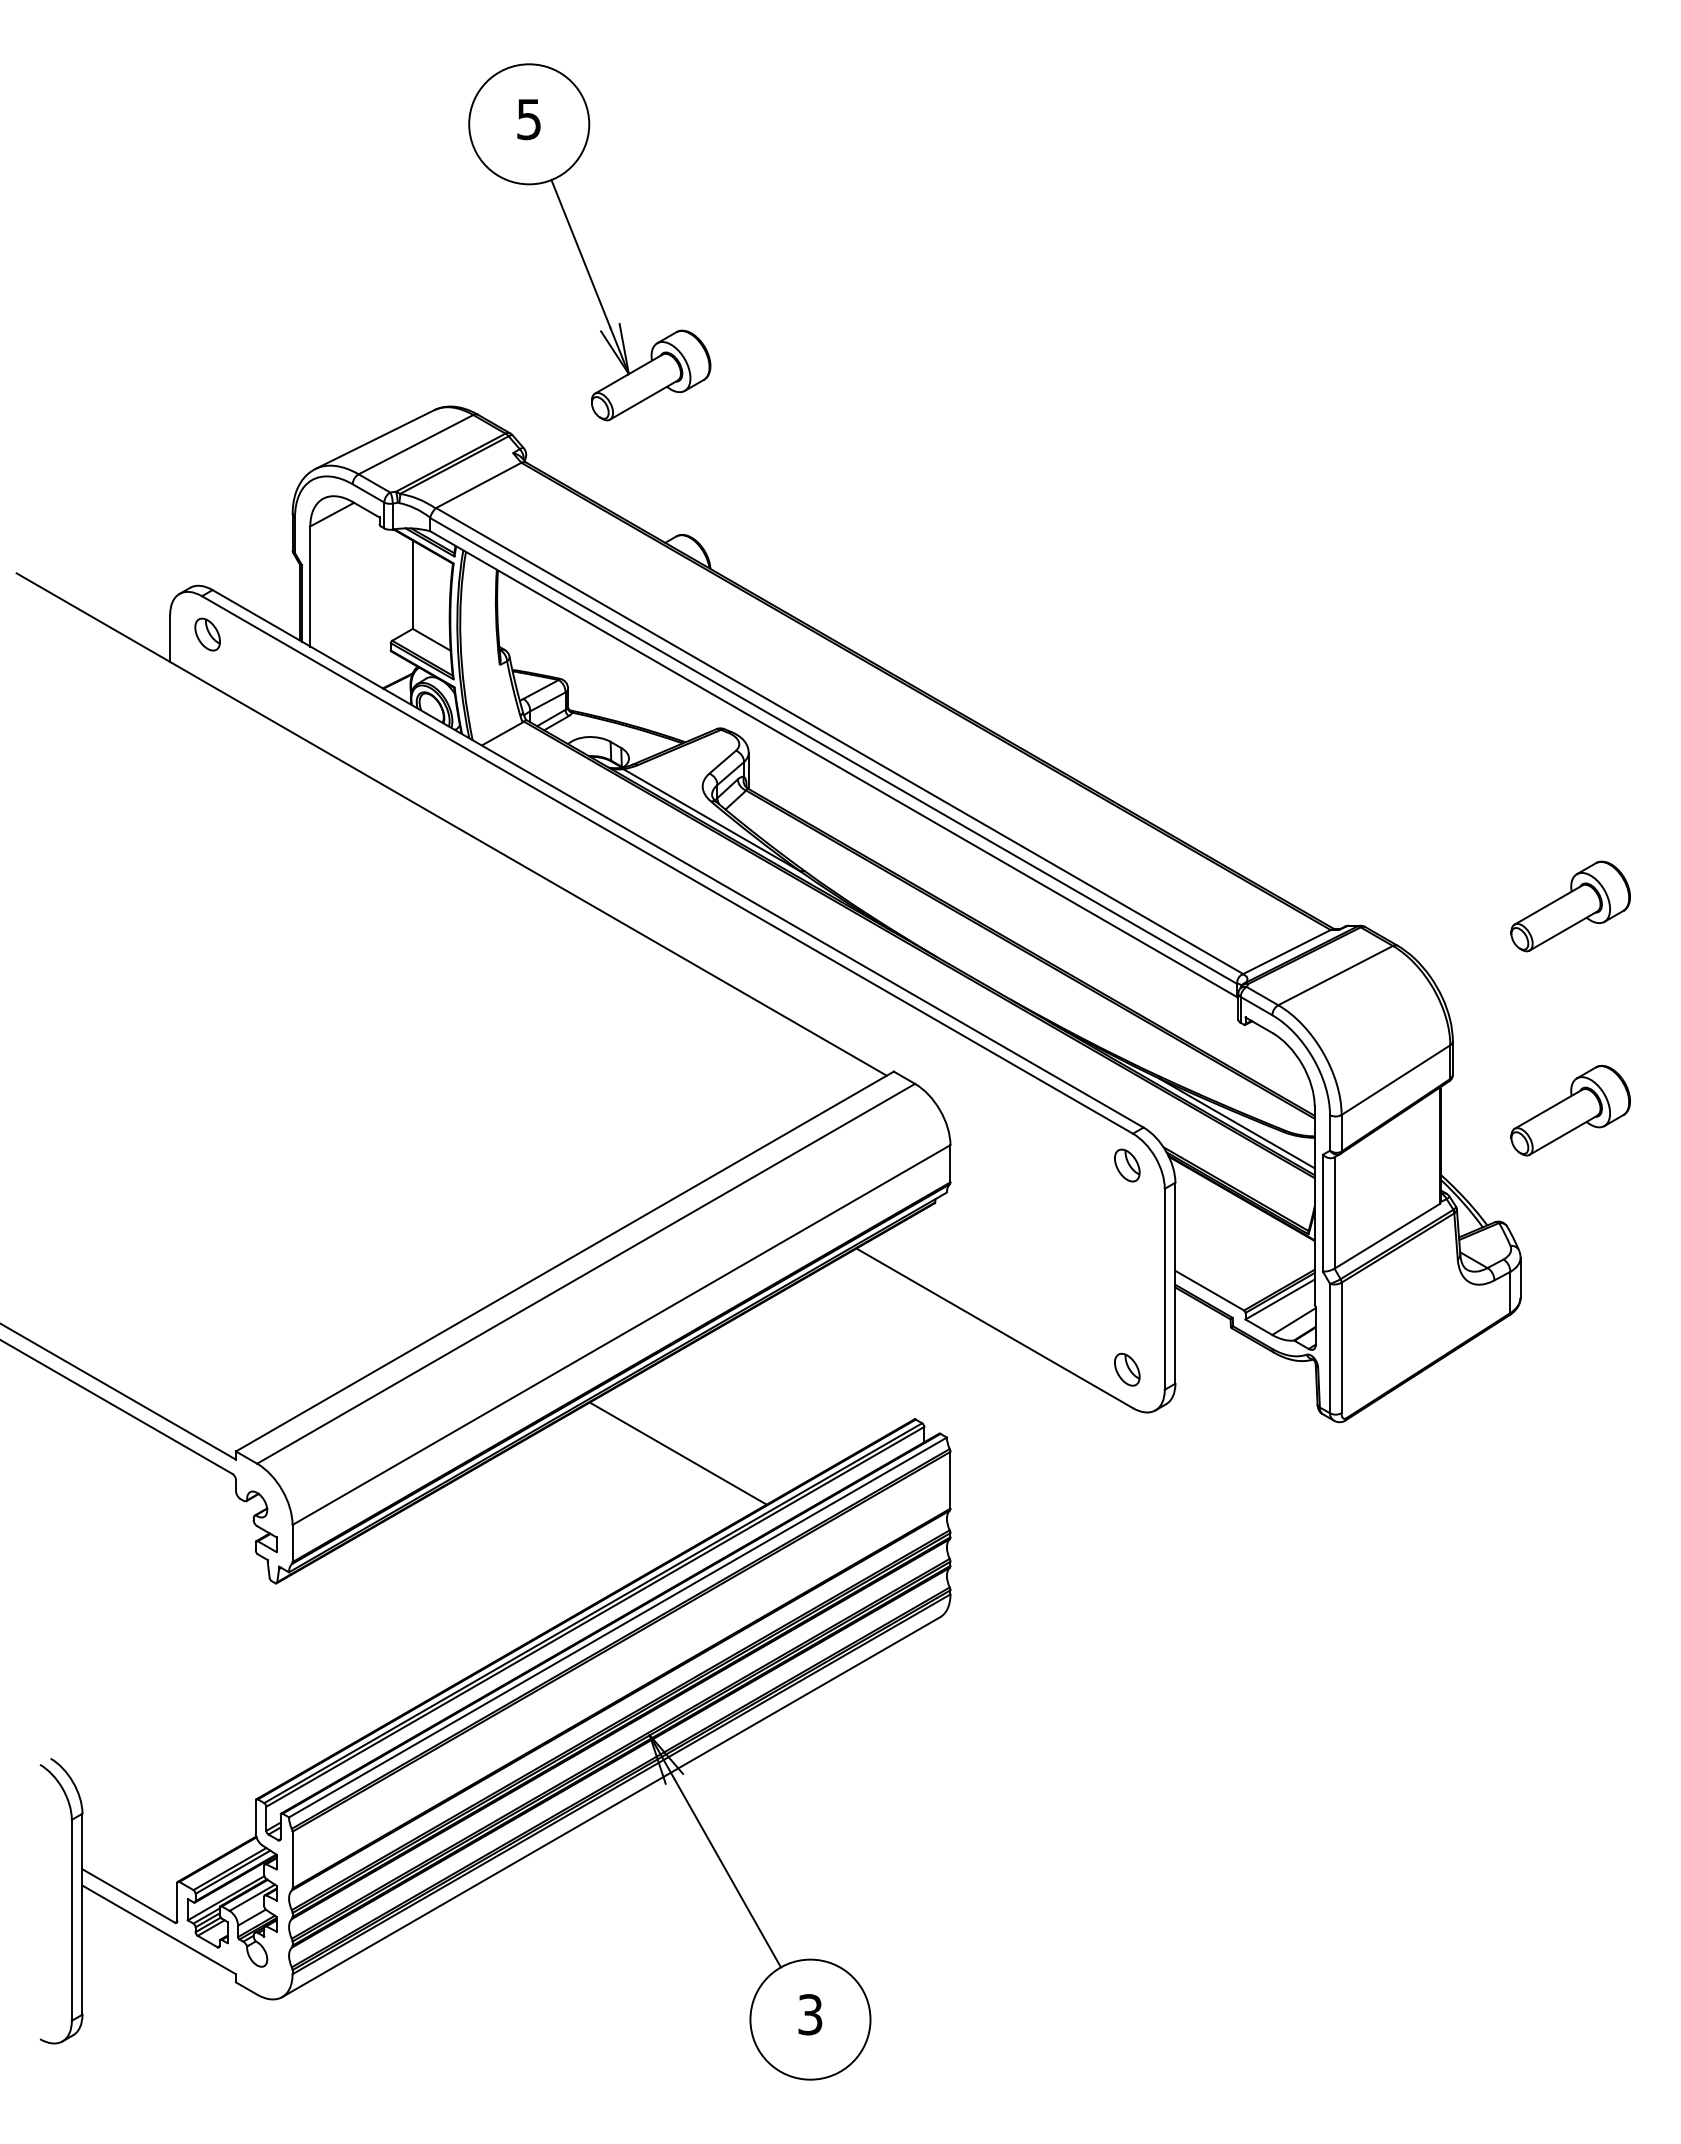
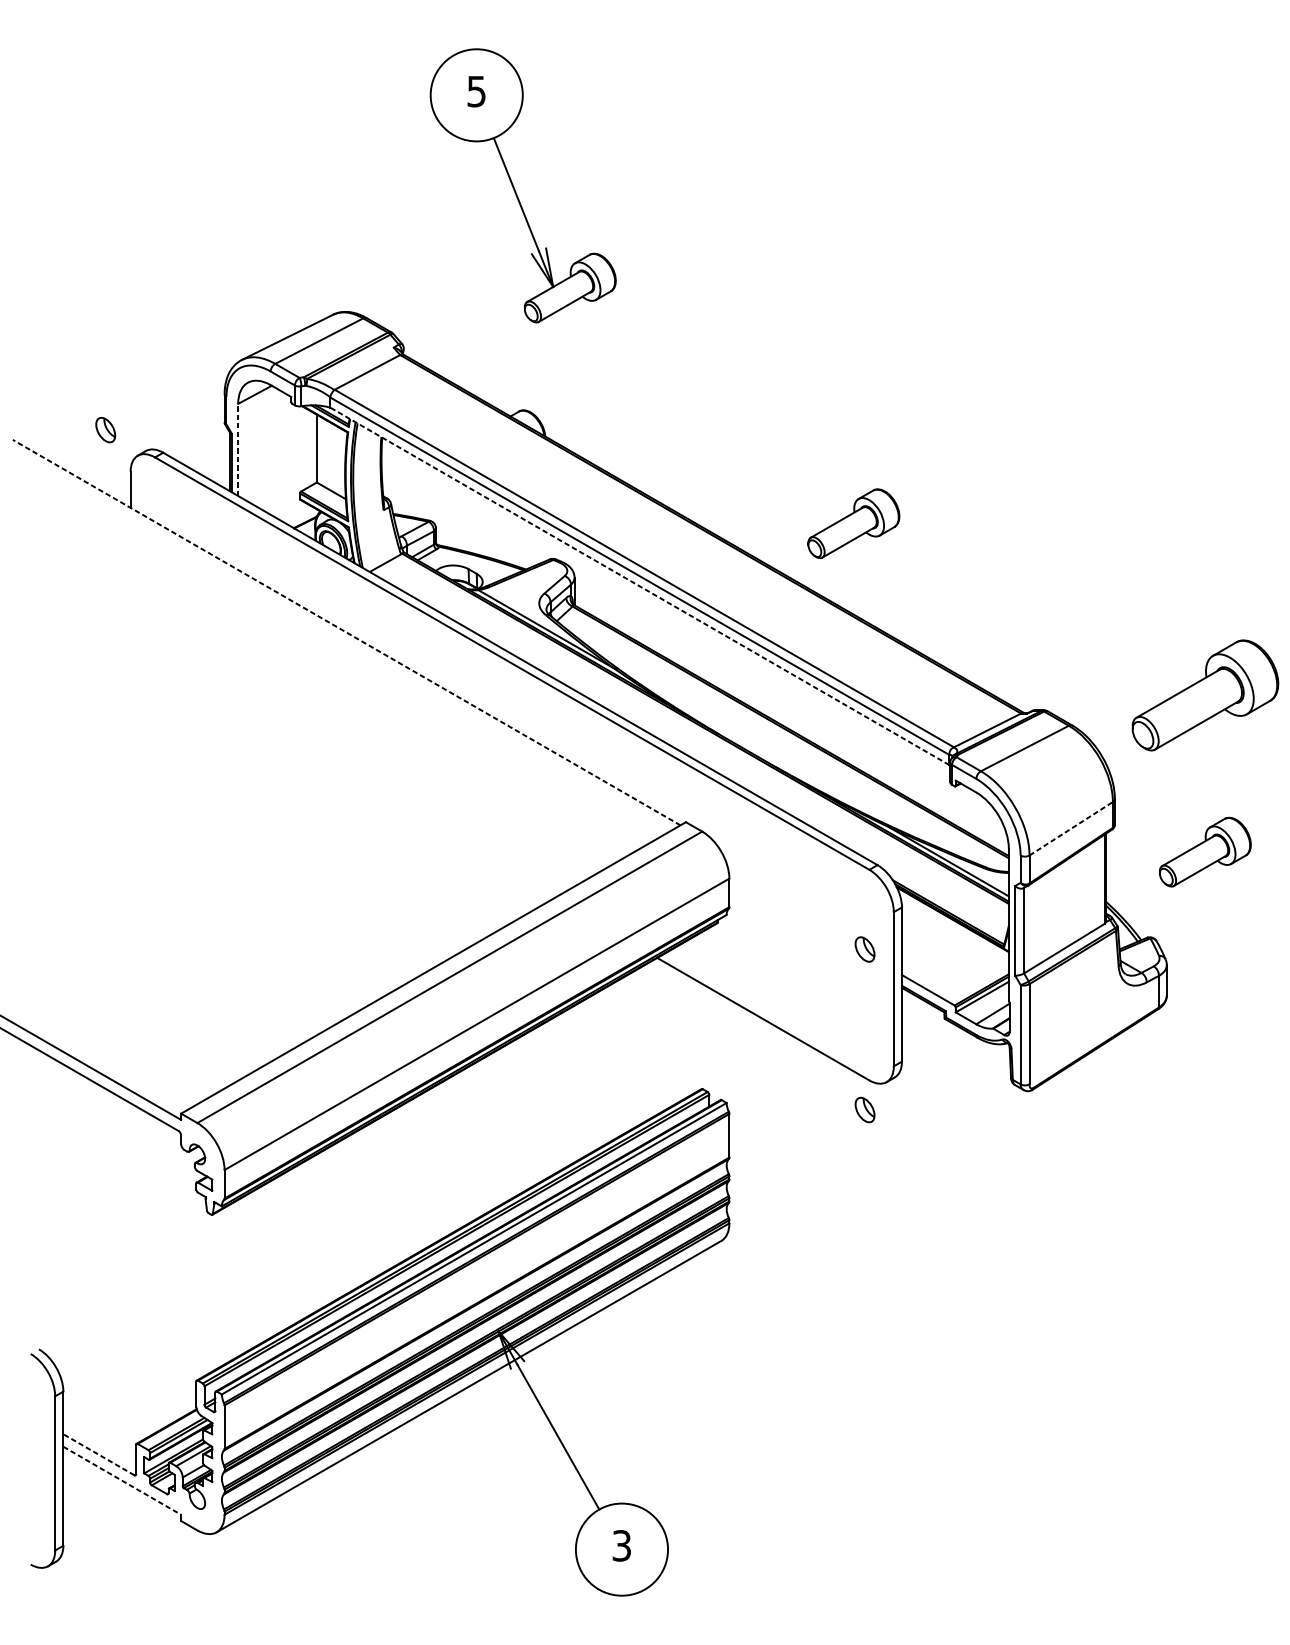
part: (578, 244) -> (514, 187), moved
line: (310, 585) -> (238, 449), solid -> dashed
part: (207, 634) -> (105, 430), moved
part: (1112, 682) -> (853, 523), added
line: (833, 764) -> (639, 586), solid -> dashed
line: (451, 824) -> (346, 632), solid -> dashed
part: (1570, 906) -> (1205, 695), size x1.6
line: (1395, 1080) -> (1070, 829), solid -> dashed
part: (1127, 1165) -> (865, 949), moved
part: (1127, 1369) -> (865, 1109), moved
line: (677, 1453) -> (519, 1115), removed
line: (128, 1896) -> (98, 1455), solid -> dashed
line: (159, 1929) -> (122, 1480), solid -> dashed

